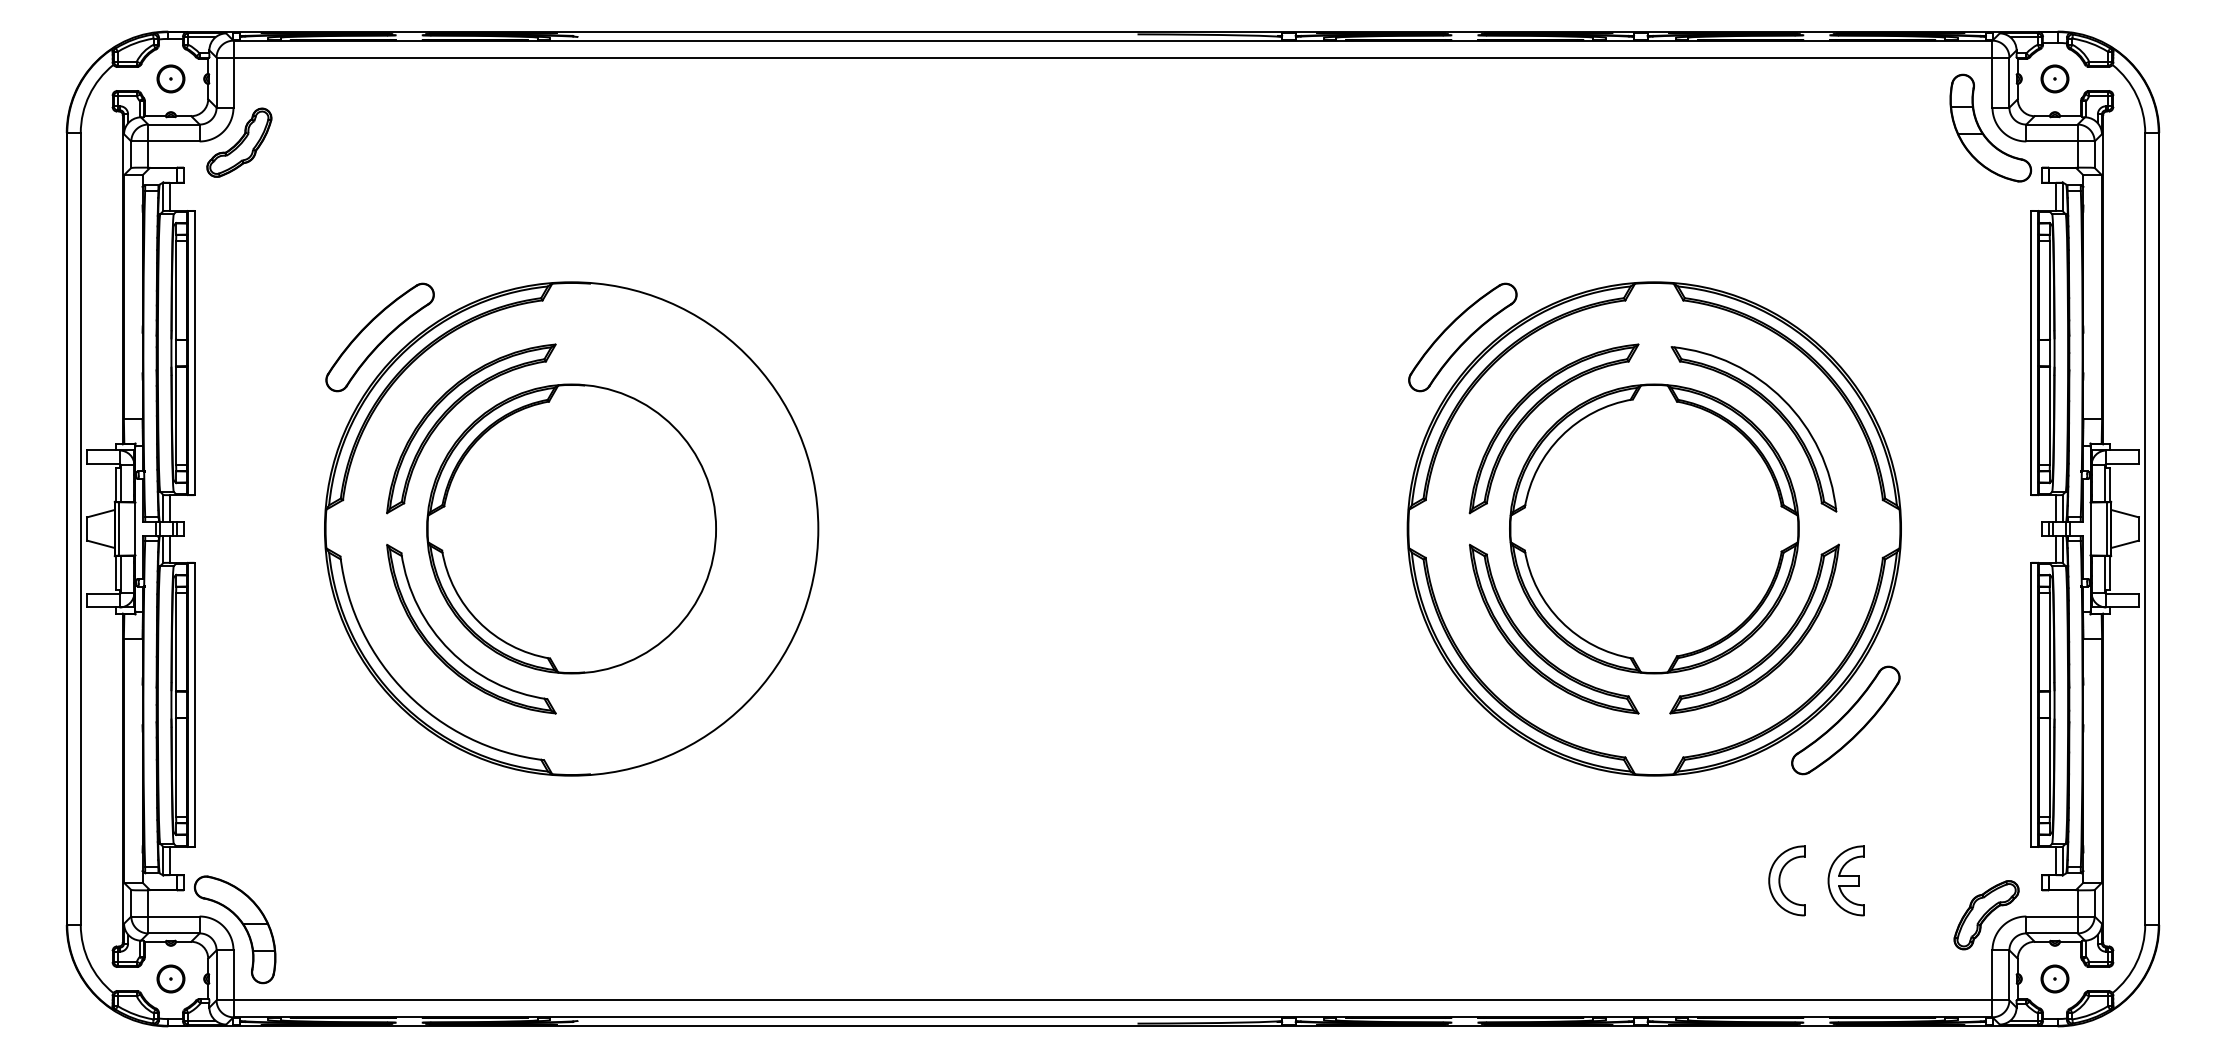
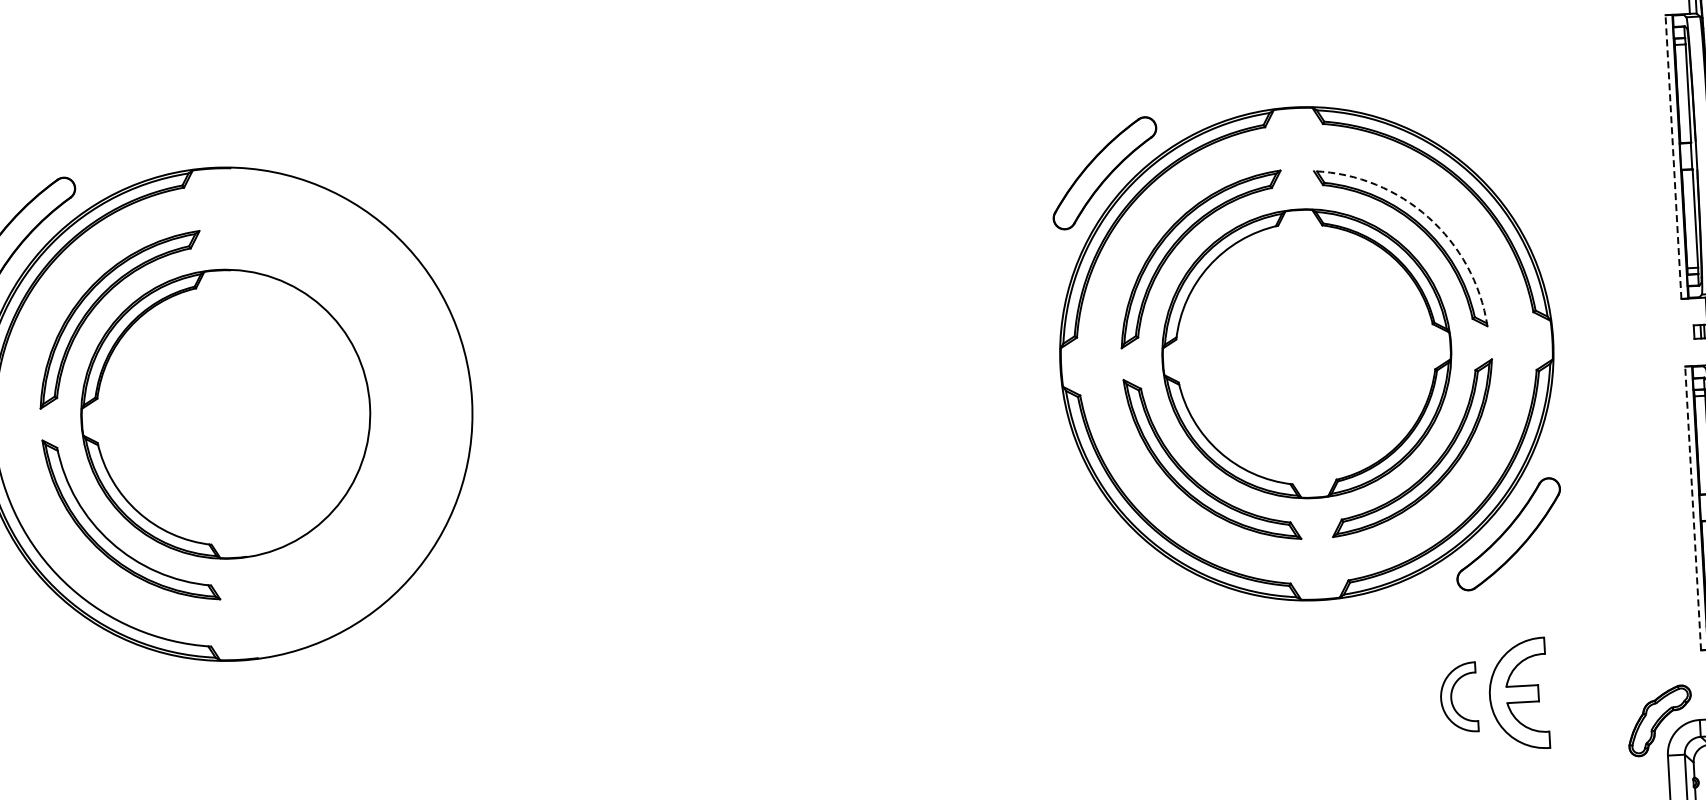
line: (2031, 352) -> (1673, 156), solid -> dashed
arc: (1783, 399) -> (1428, 217), solid -> dashed
line: (2031, 704) -> (1693, 507), solid -> dashed
part: (1845, 880) -> (1517, 694), size x1.6

